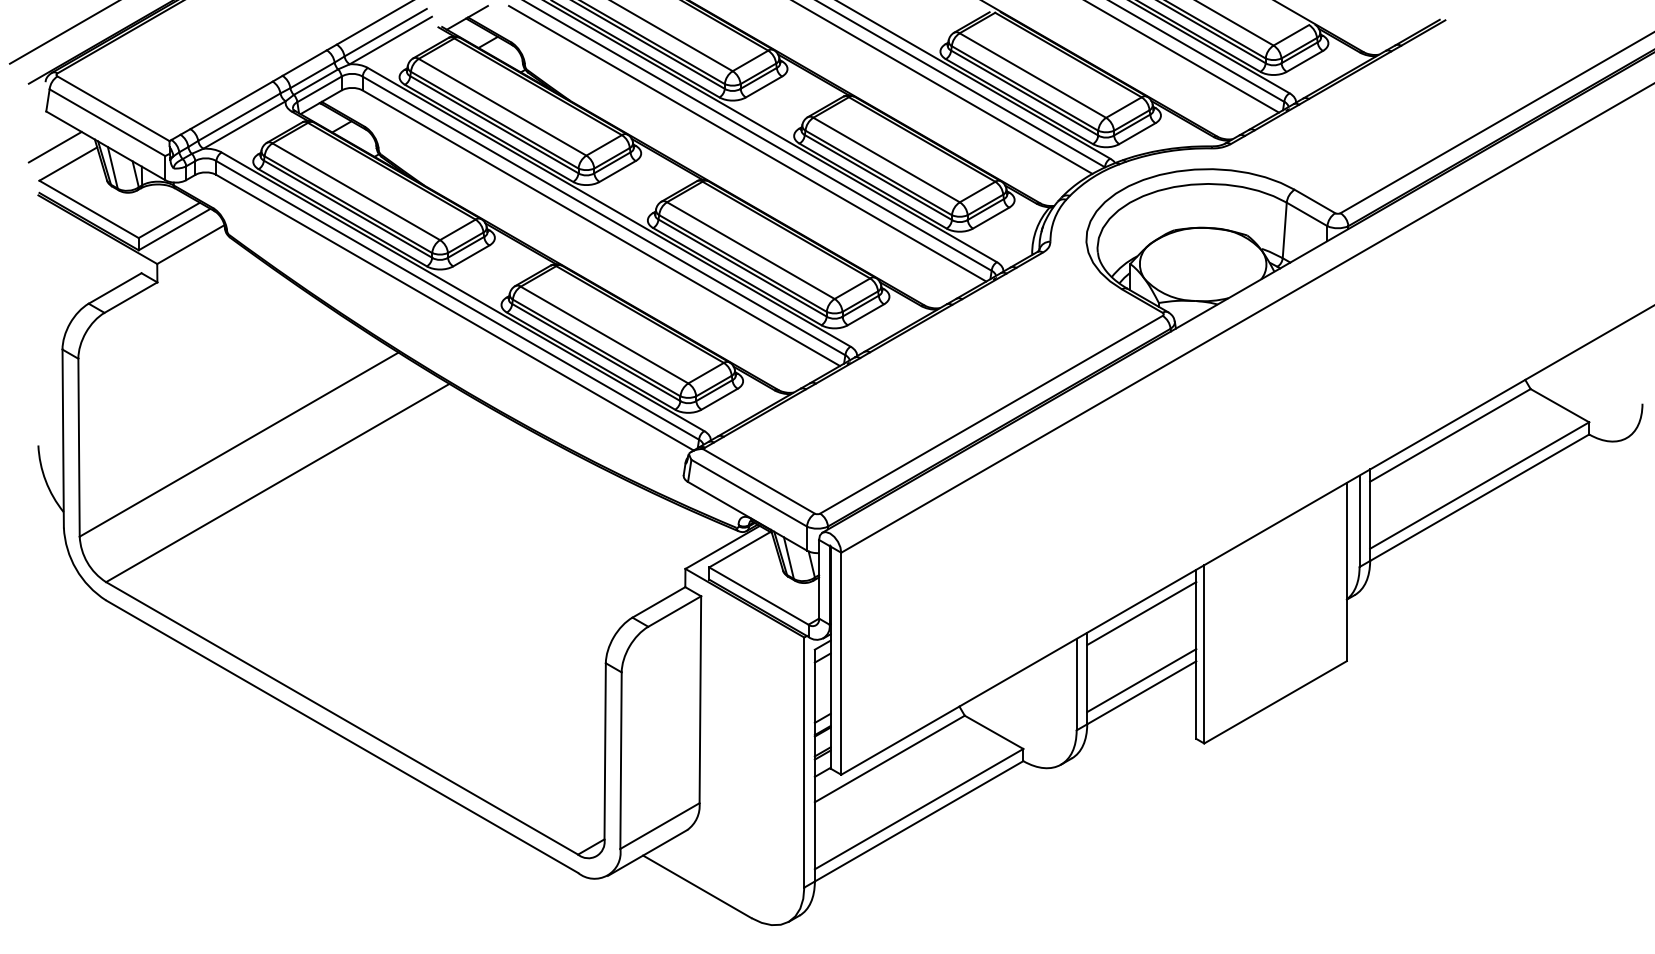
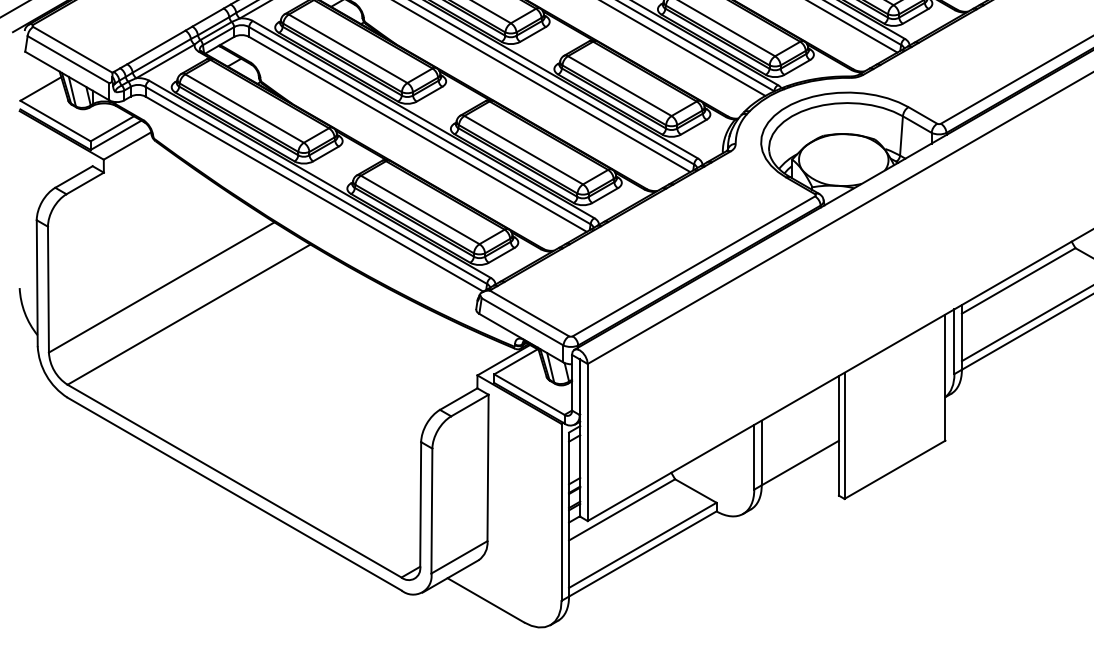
line: (54, 146) -> (31, 76), removed
line: (1141, 613) -> (800, 406), removed
line: (1141, 680) -> (800, 454), removed

